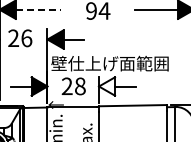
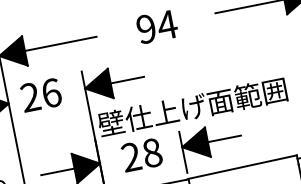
line: (38, 9) -> (61, 43), dashed -> solid
fill: (107, 86) -> (195, 144), added

